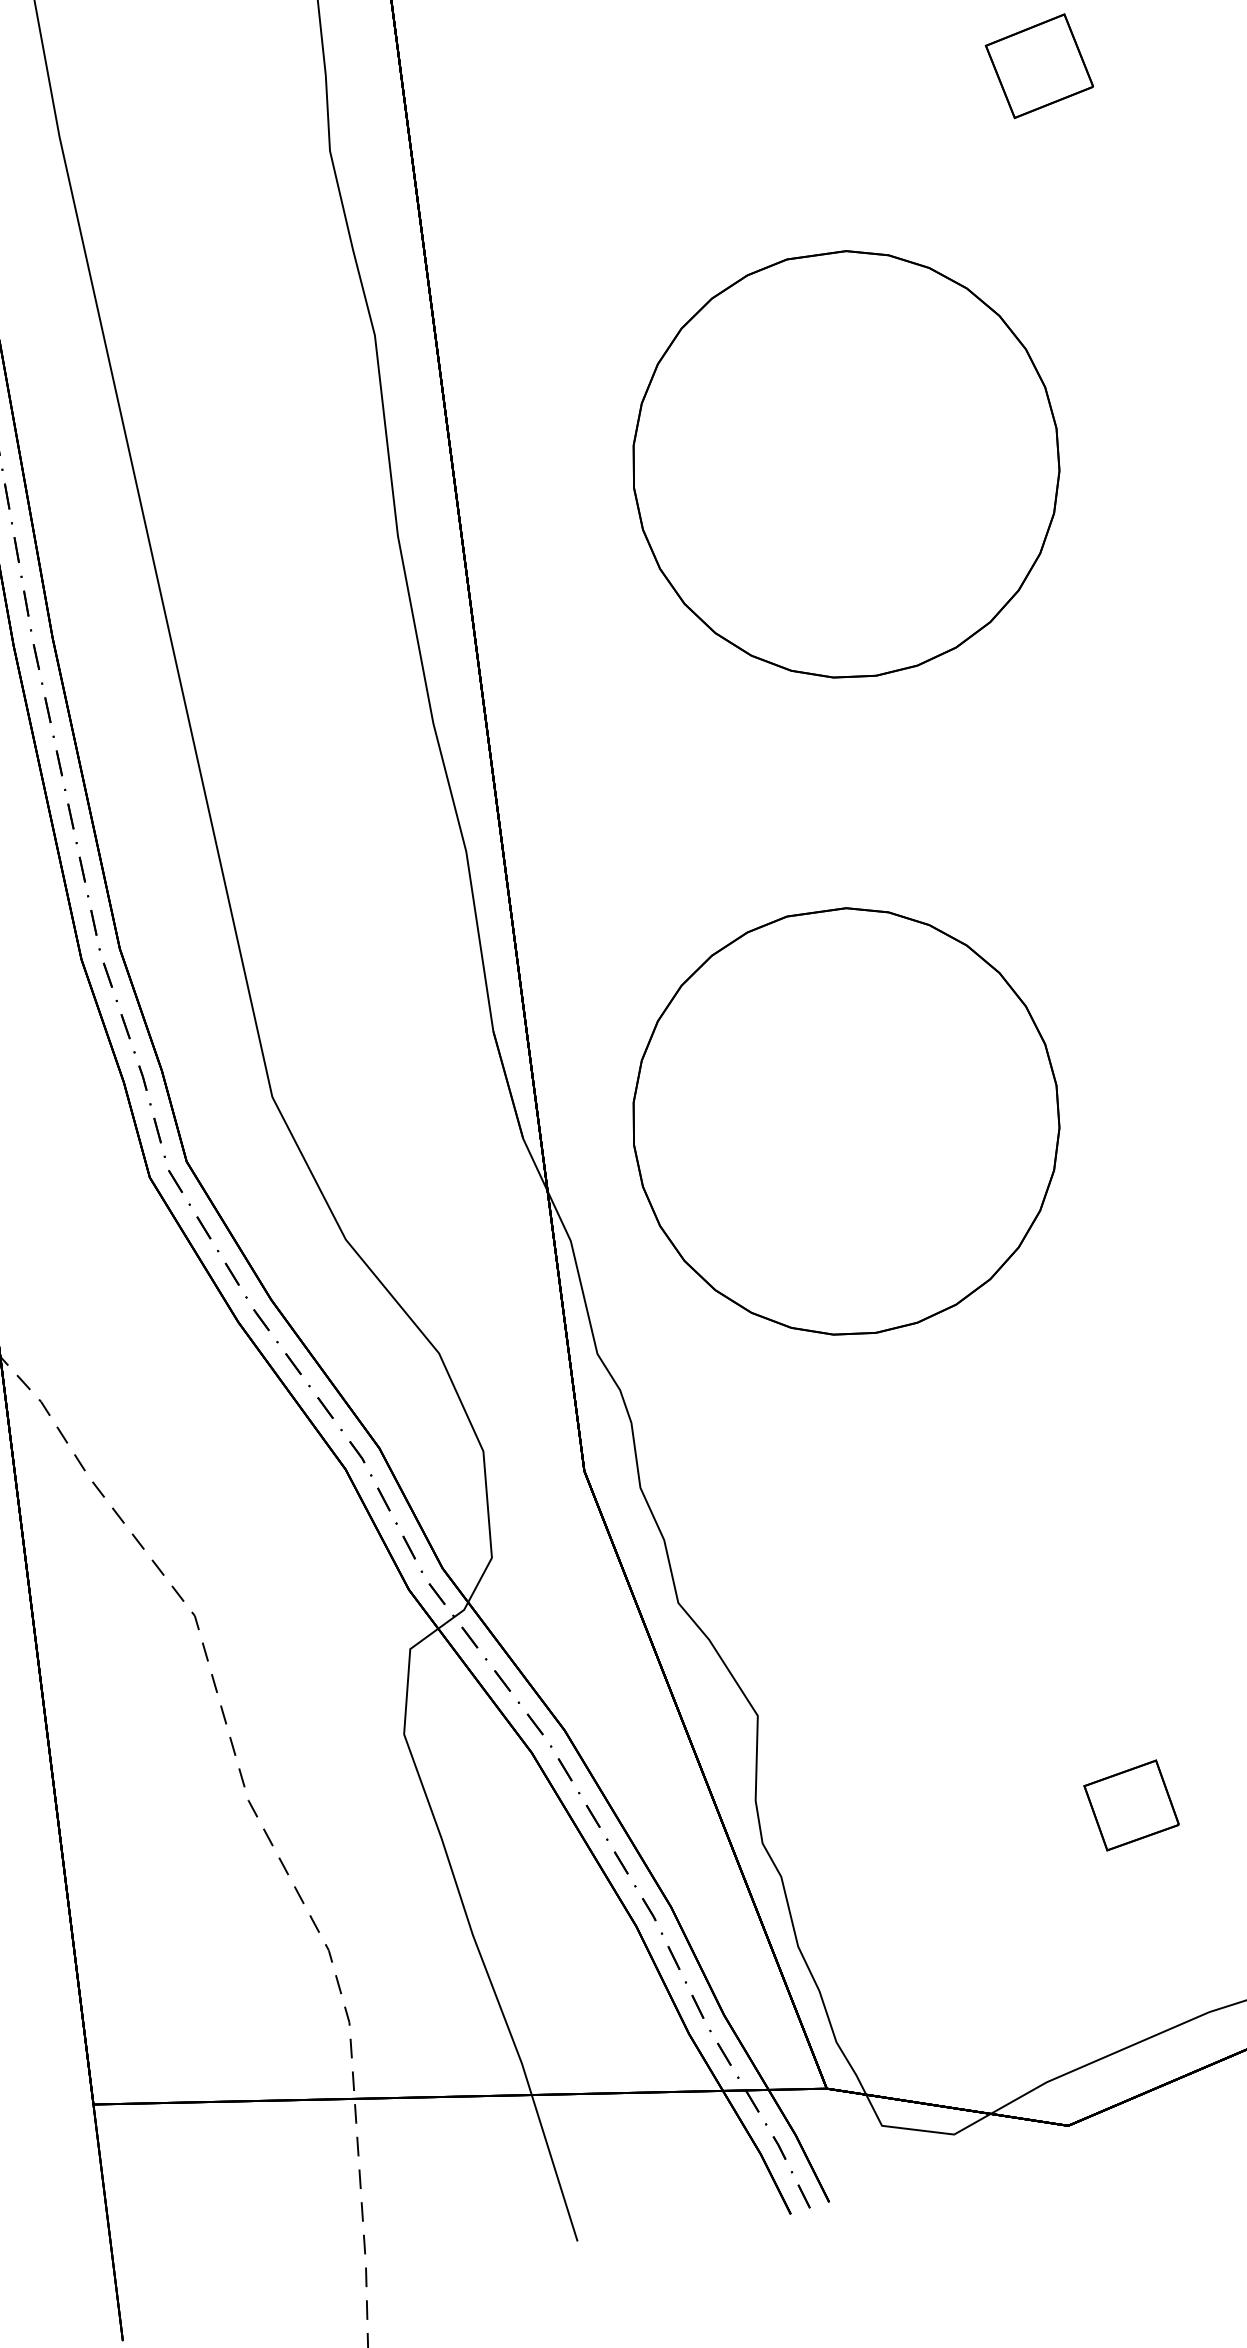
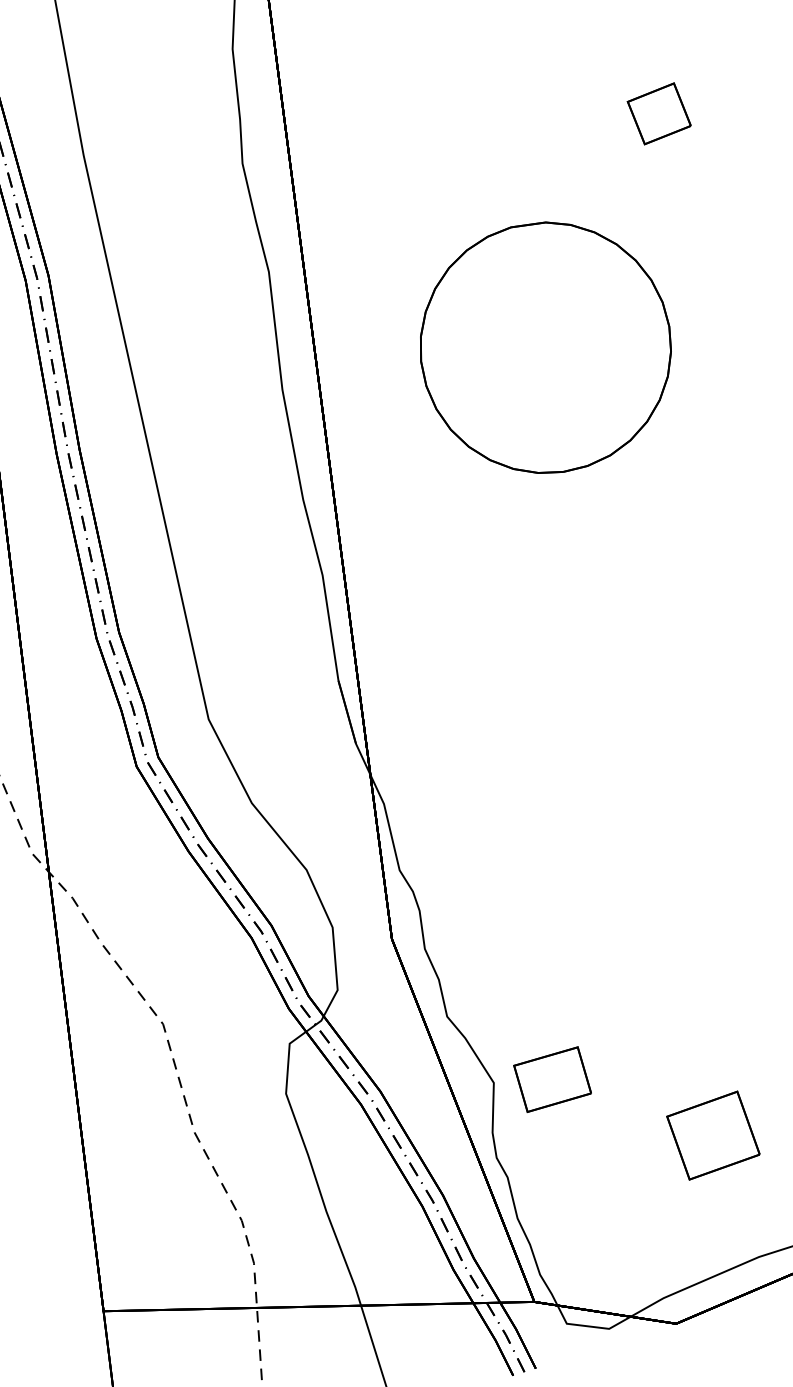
part: (845, 1121) -> (545, 733), removed
part: (857, 1710) -> (552, 1079), added
part: (1131, 1805) -> (713, 1135), size x1.67

